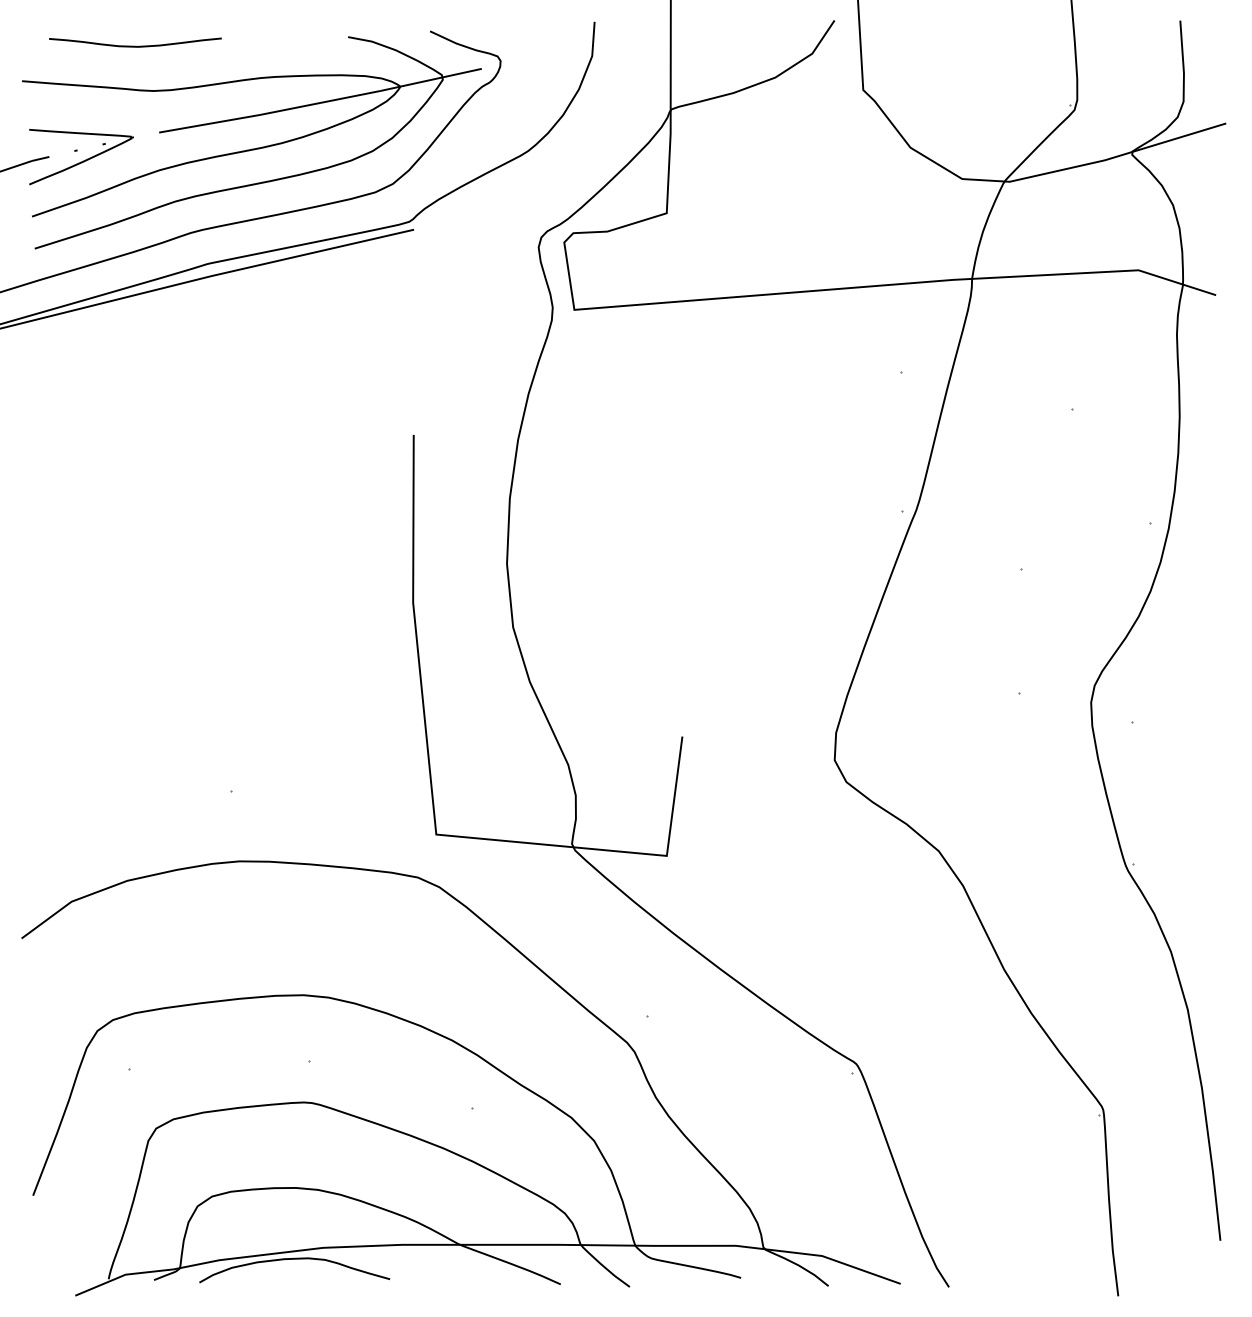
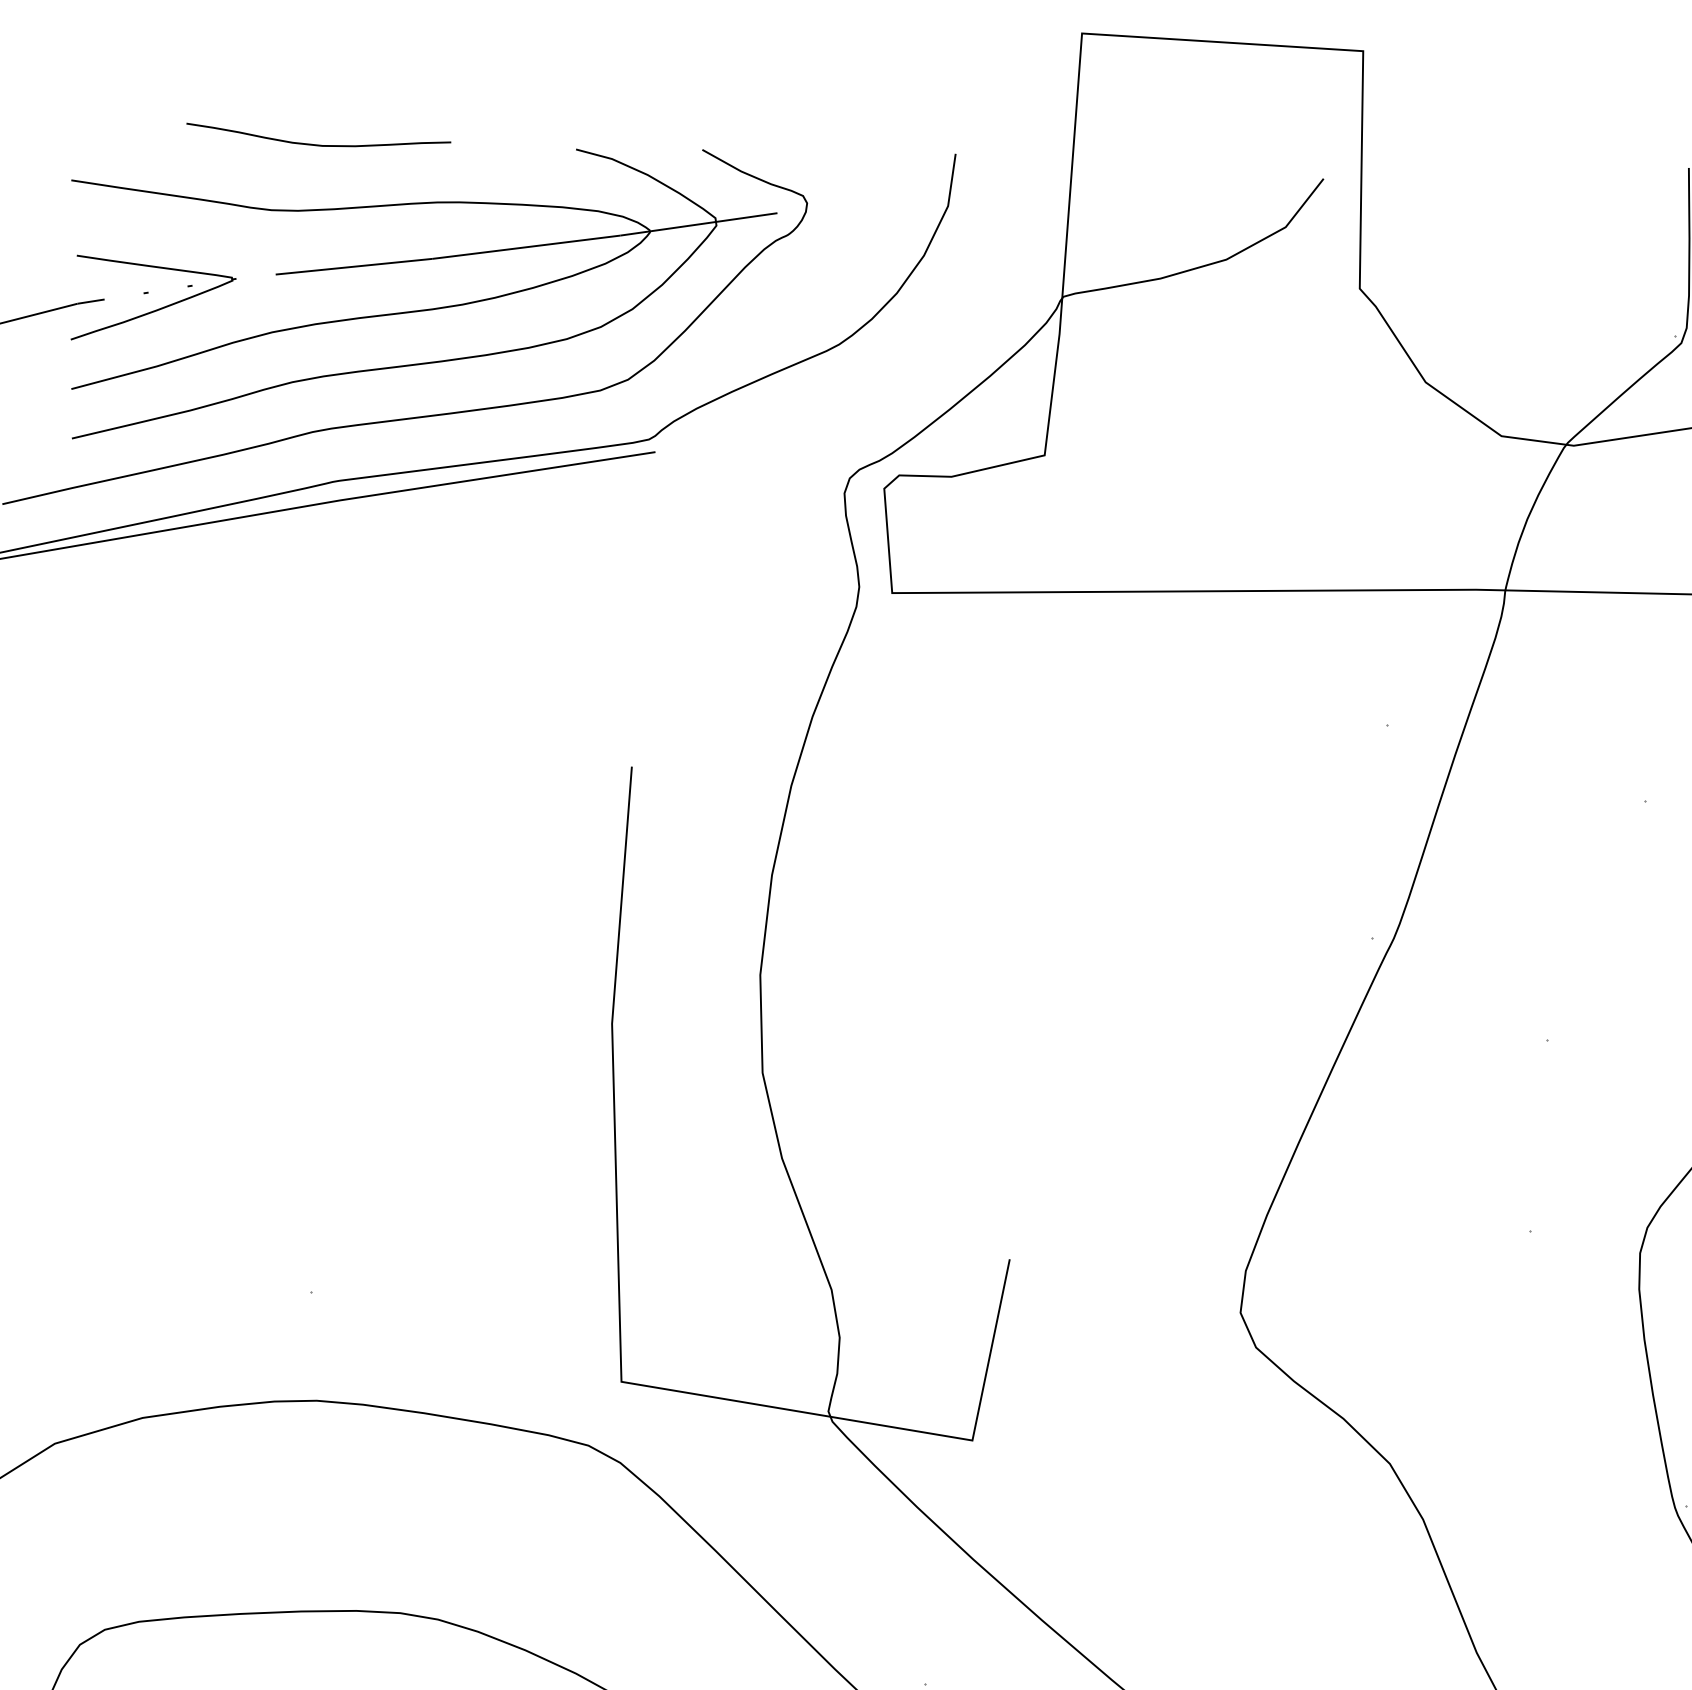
curve: (135, 45) -> (318, 143), moved

